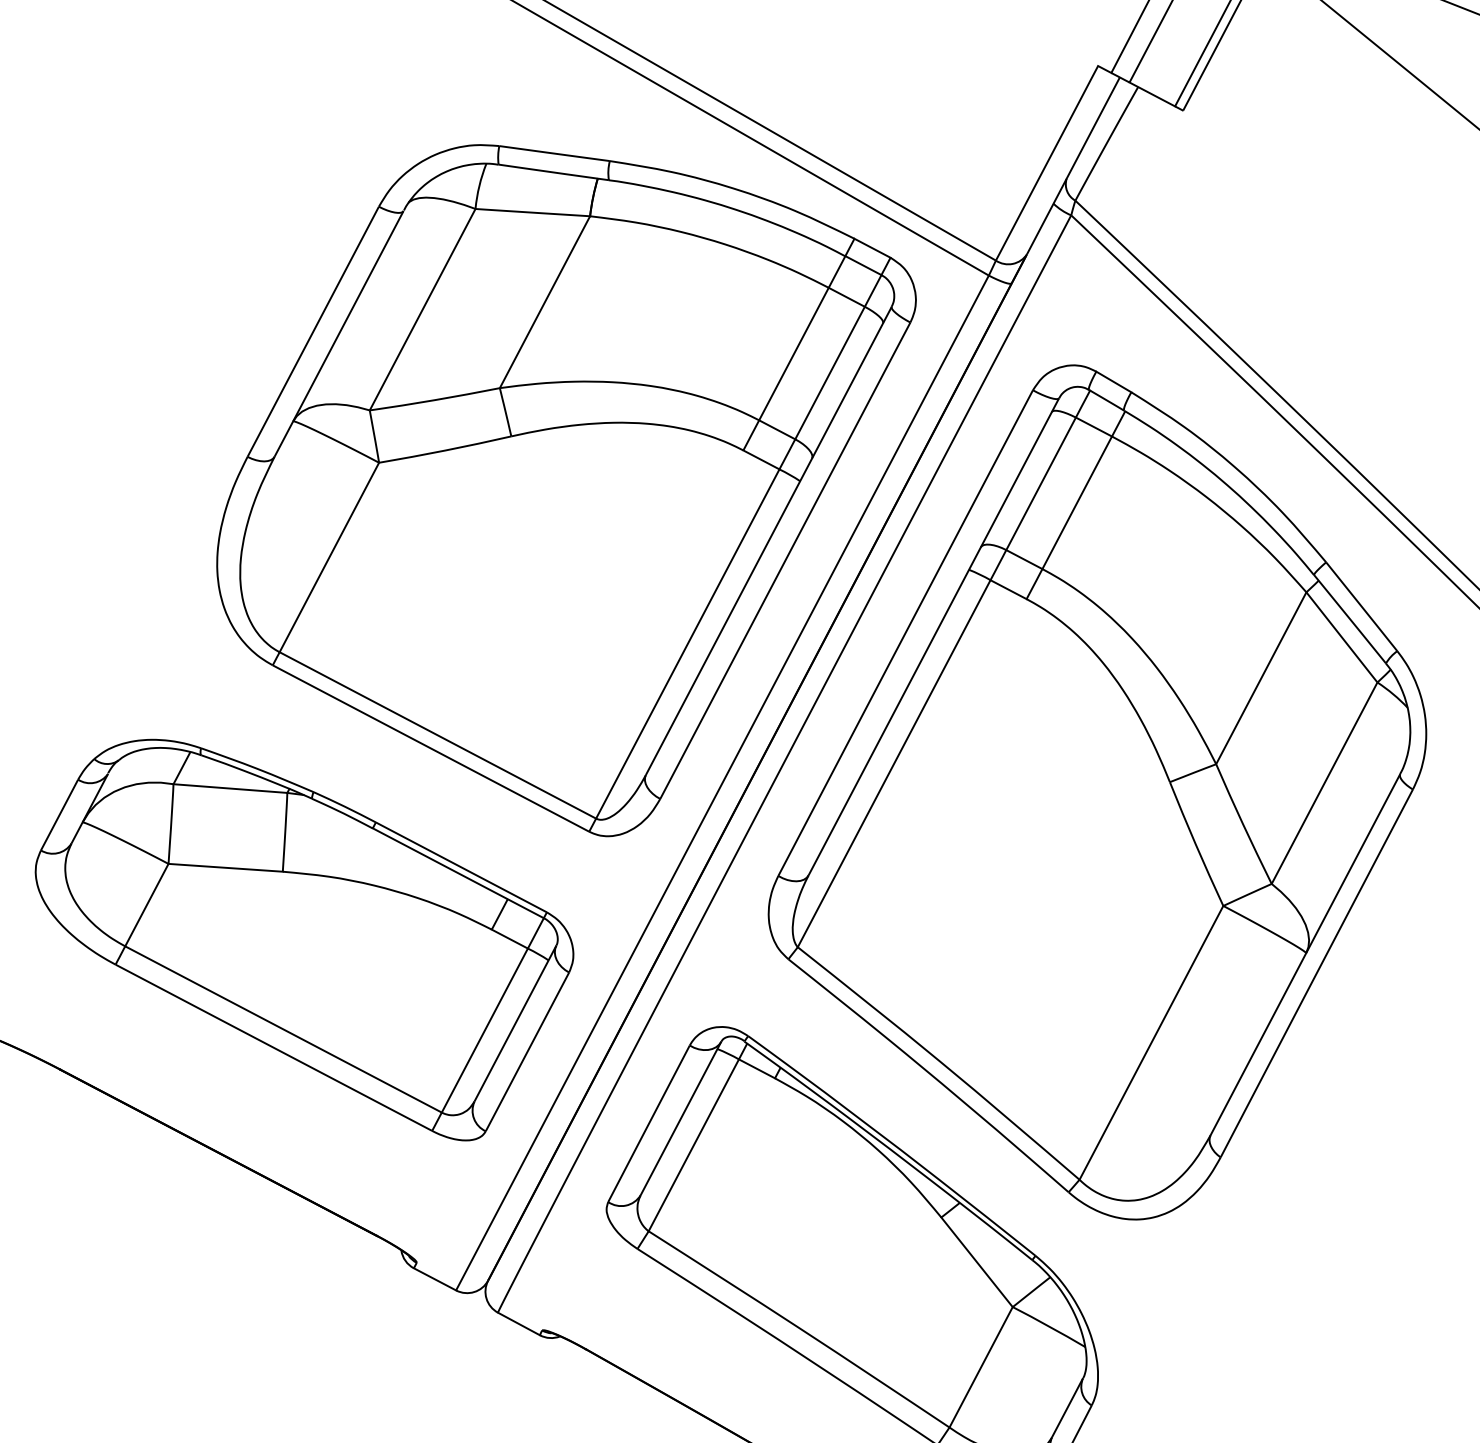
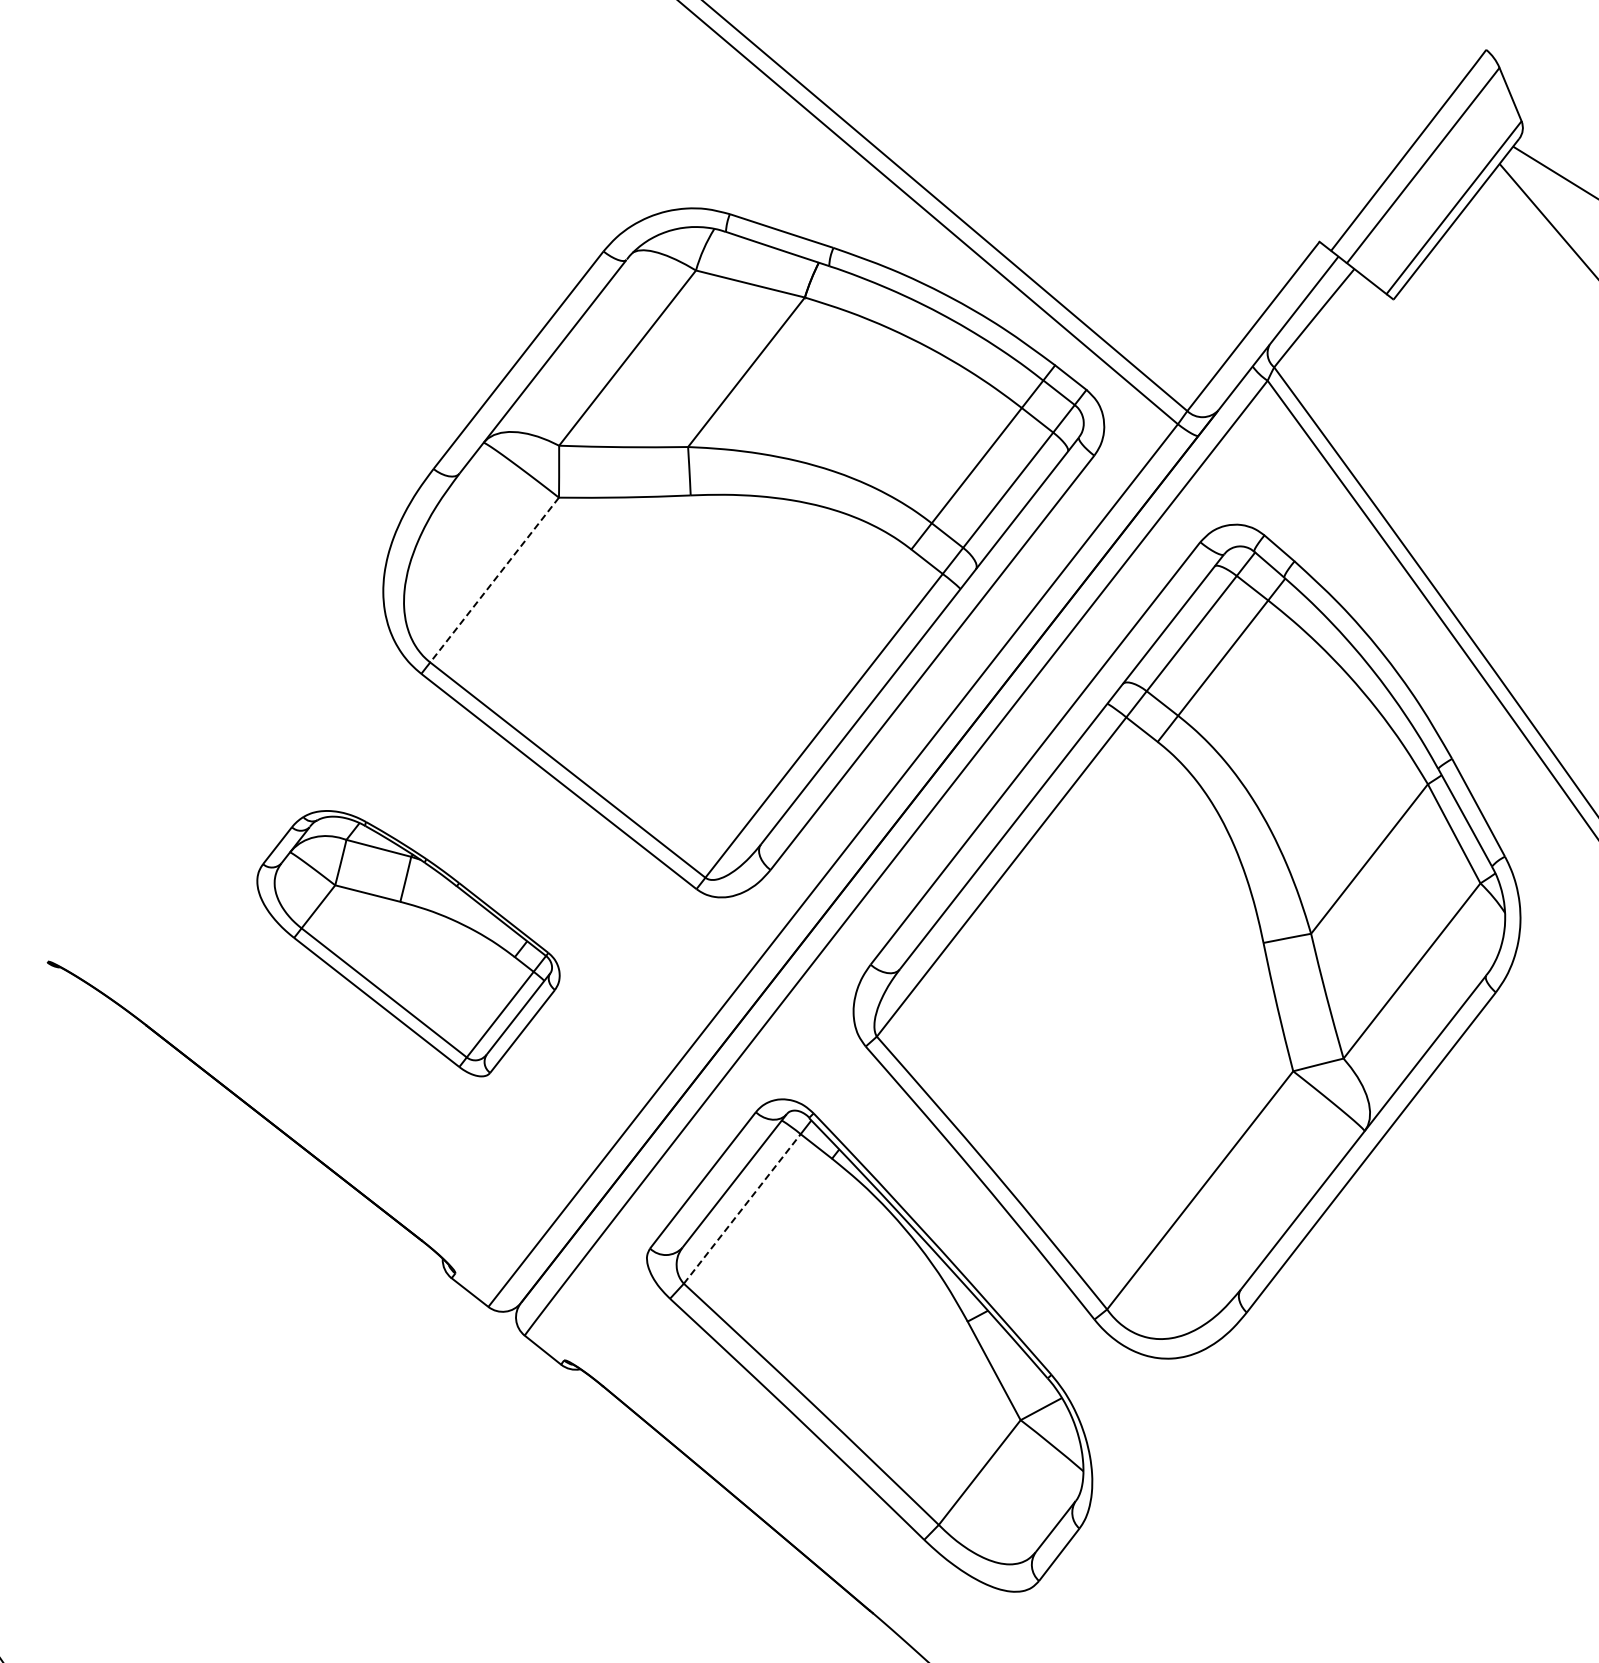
line: (329, 557) -> (494, 580), solid -> dashed
part: (309, 939) -> (408, 943), size x0.6
line: (693, 1144) -> (742, 1208), solid -> dashed

